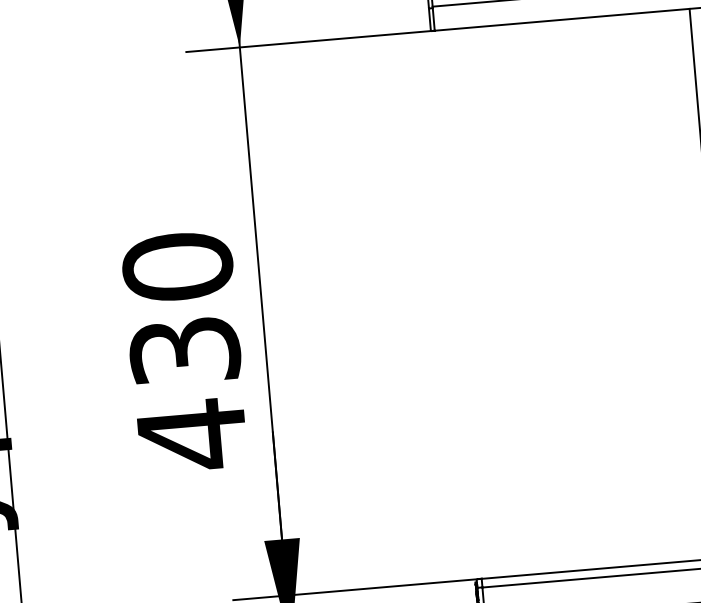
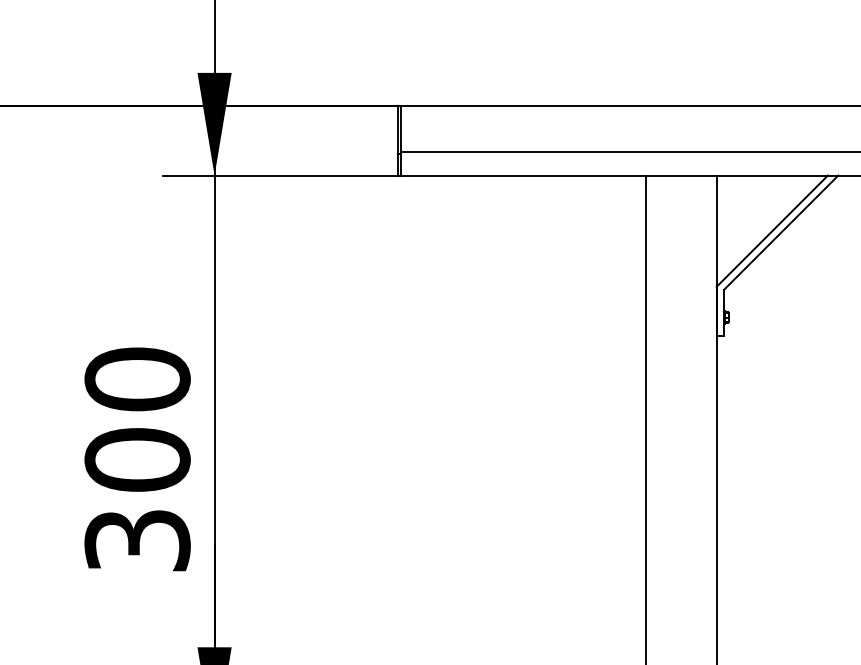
text: (188, 394) -> (137, 501), 430 -> 300

